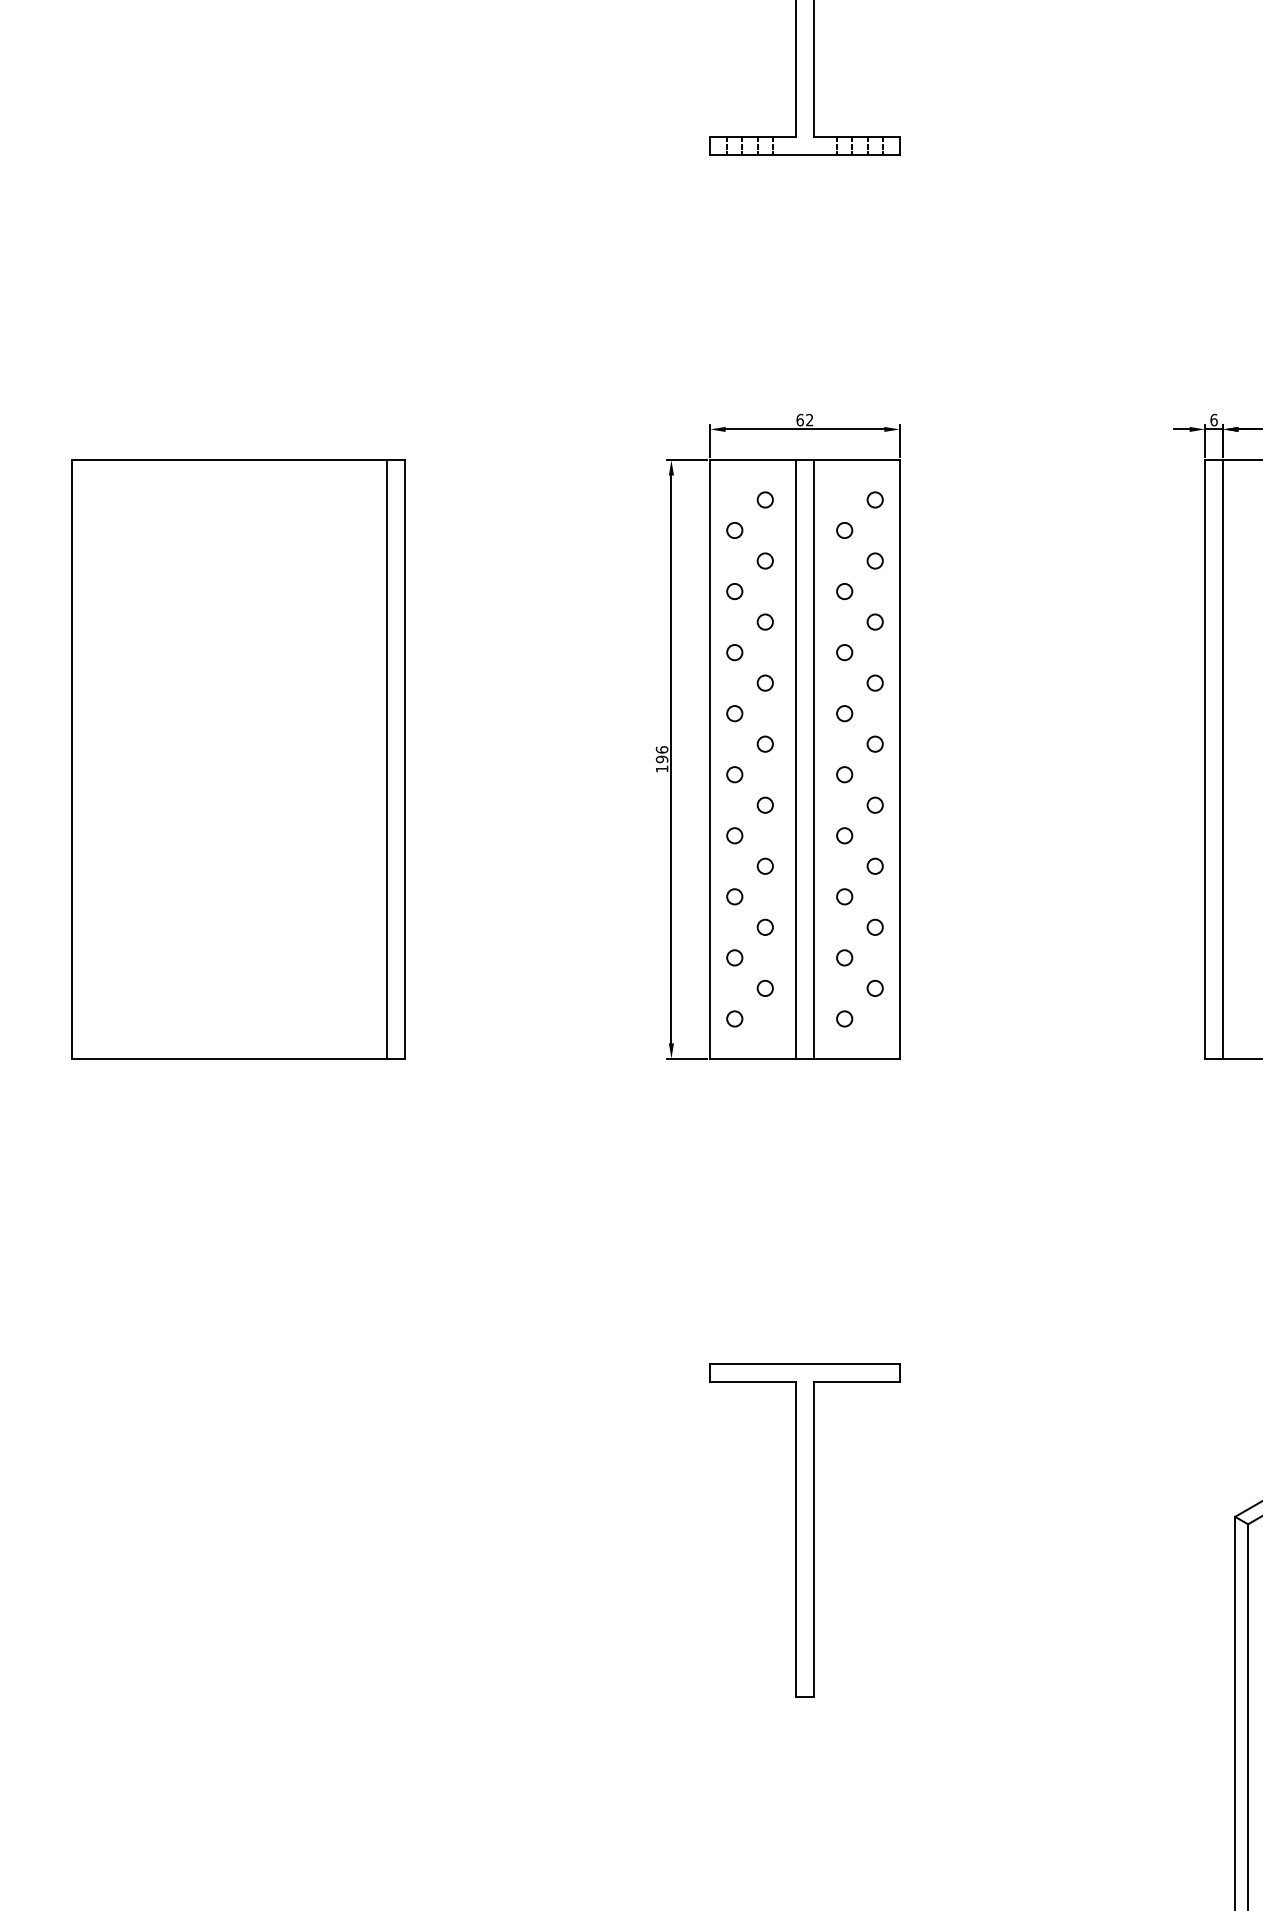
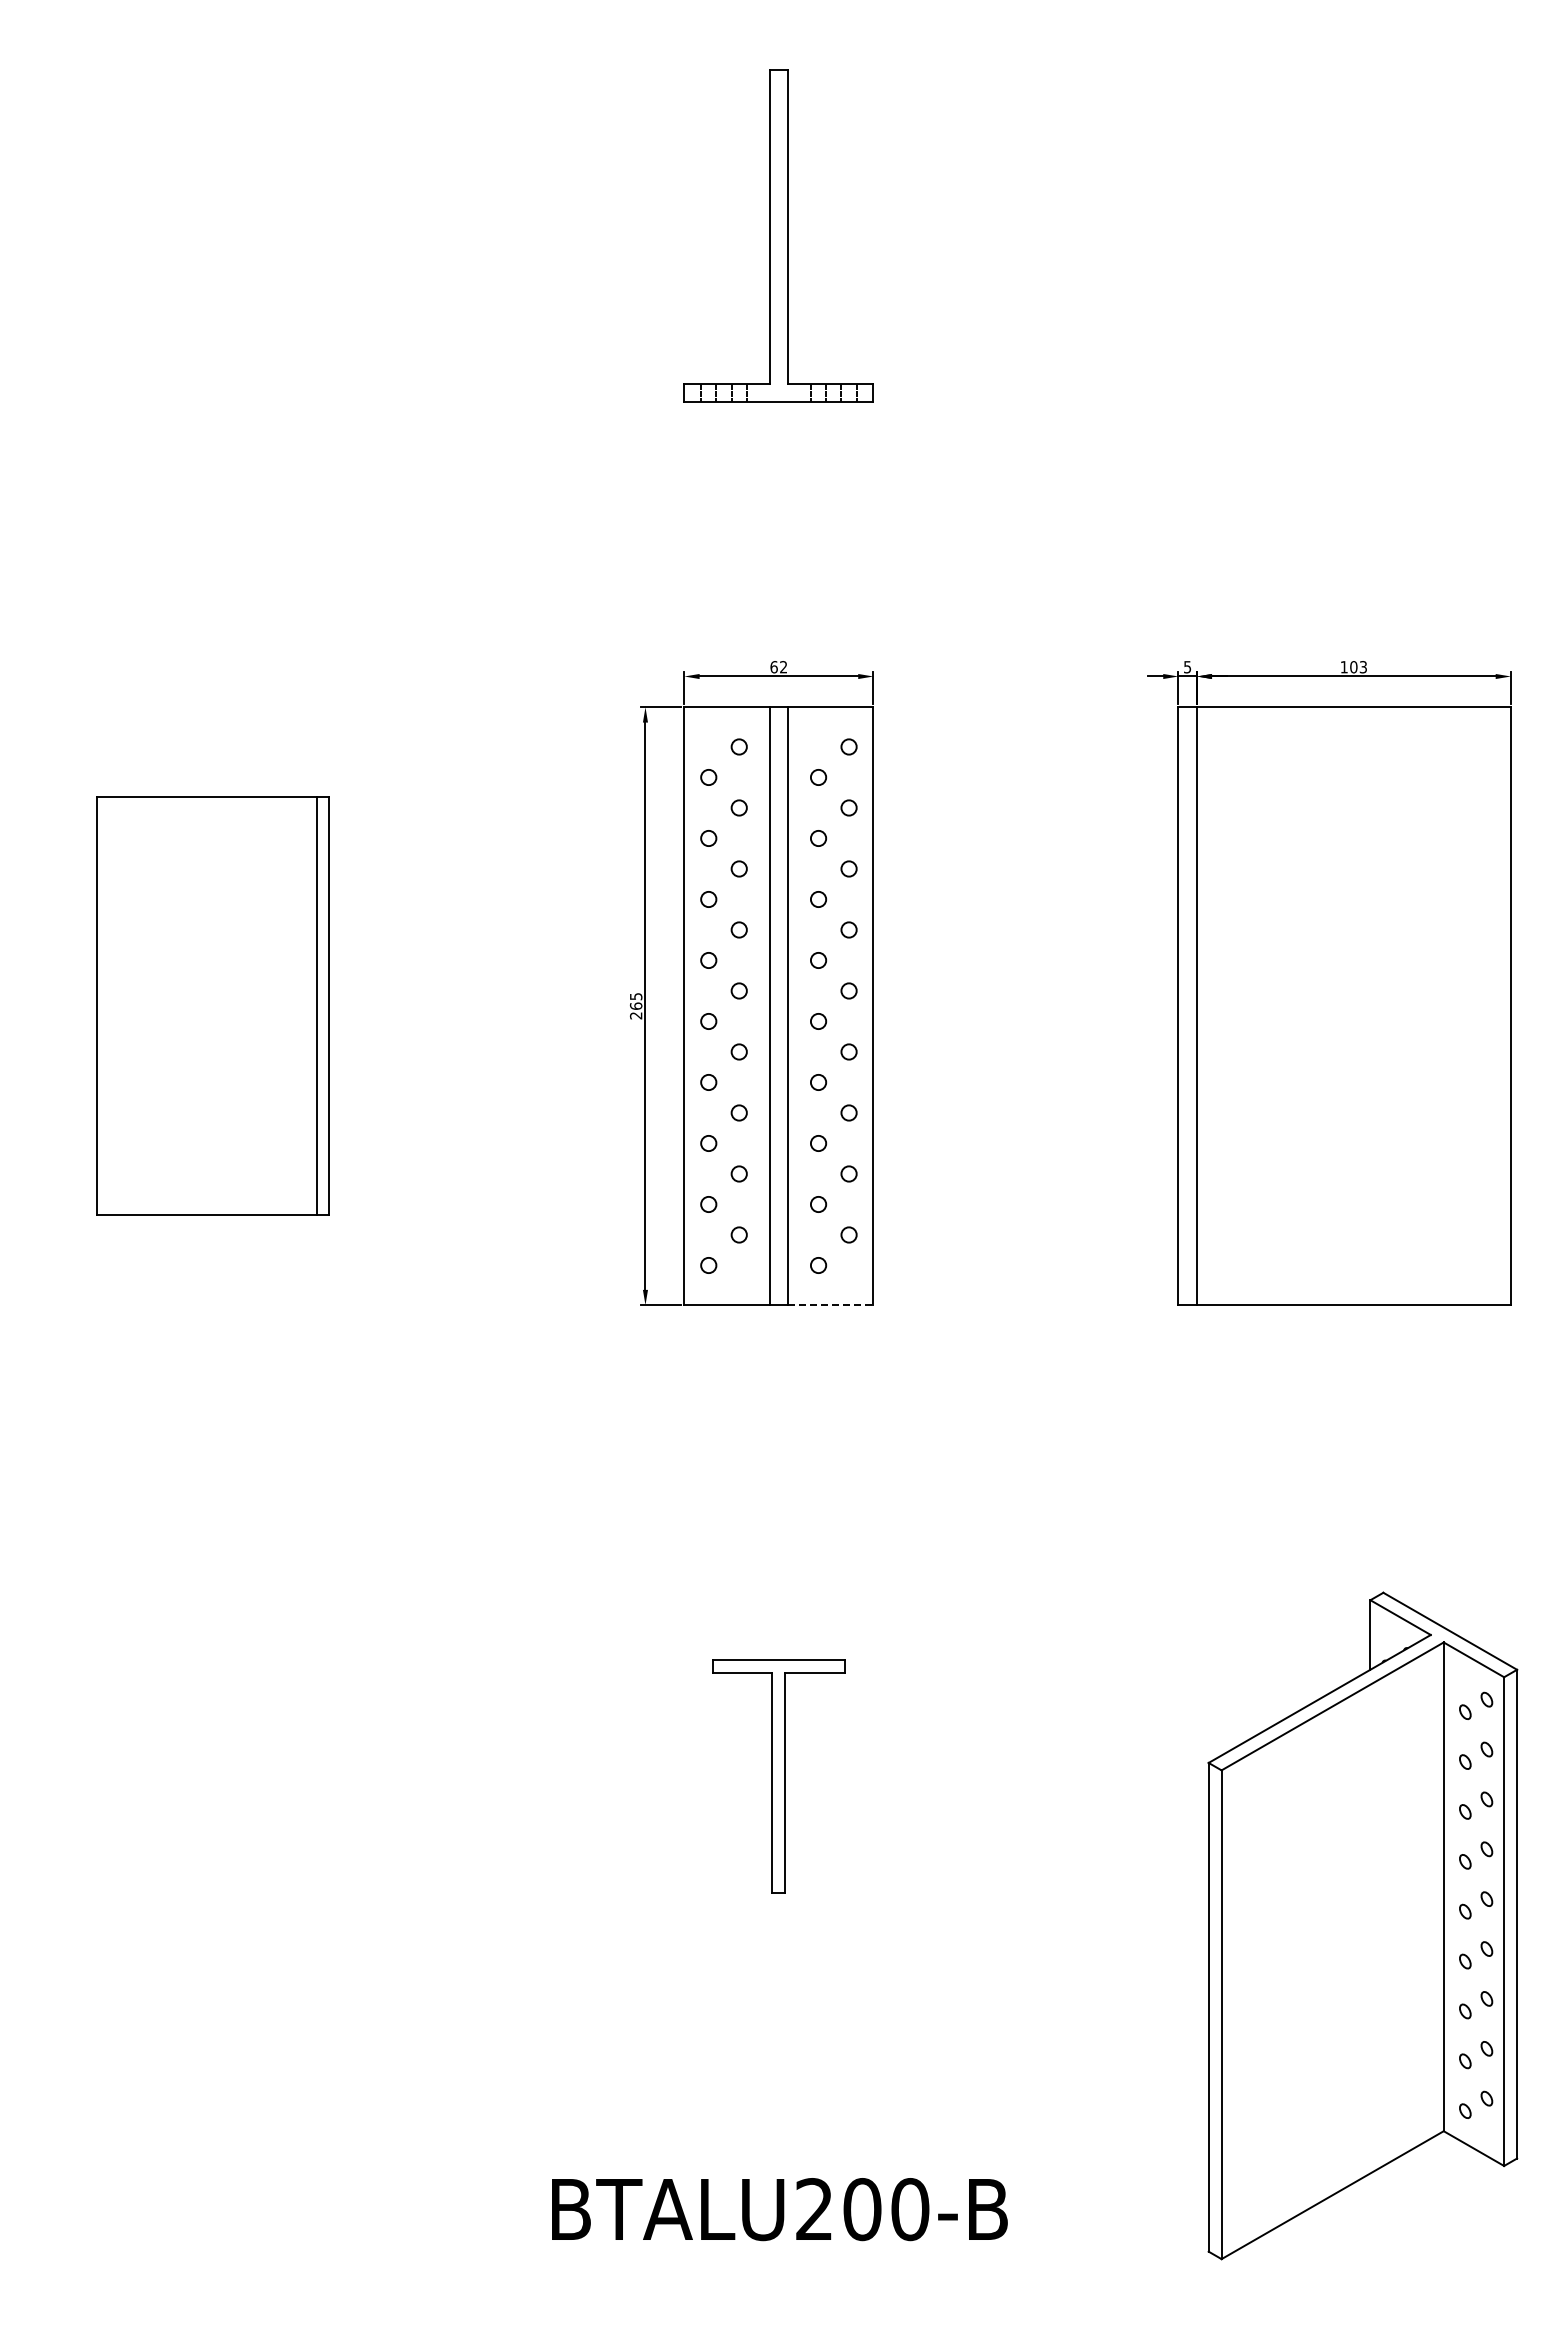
text: (1213, 420) -> (1187, 667), 6 -> 5
part: (238, 758) -> (212, 1005), size x0.7
text: (661, 758) -> (635, 1005), 196 -> 265
line: (856, 1058) -> (830, 1305), solid -> dashed
part: (804, 1530) -> (778, 1776), size x0.7

